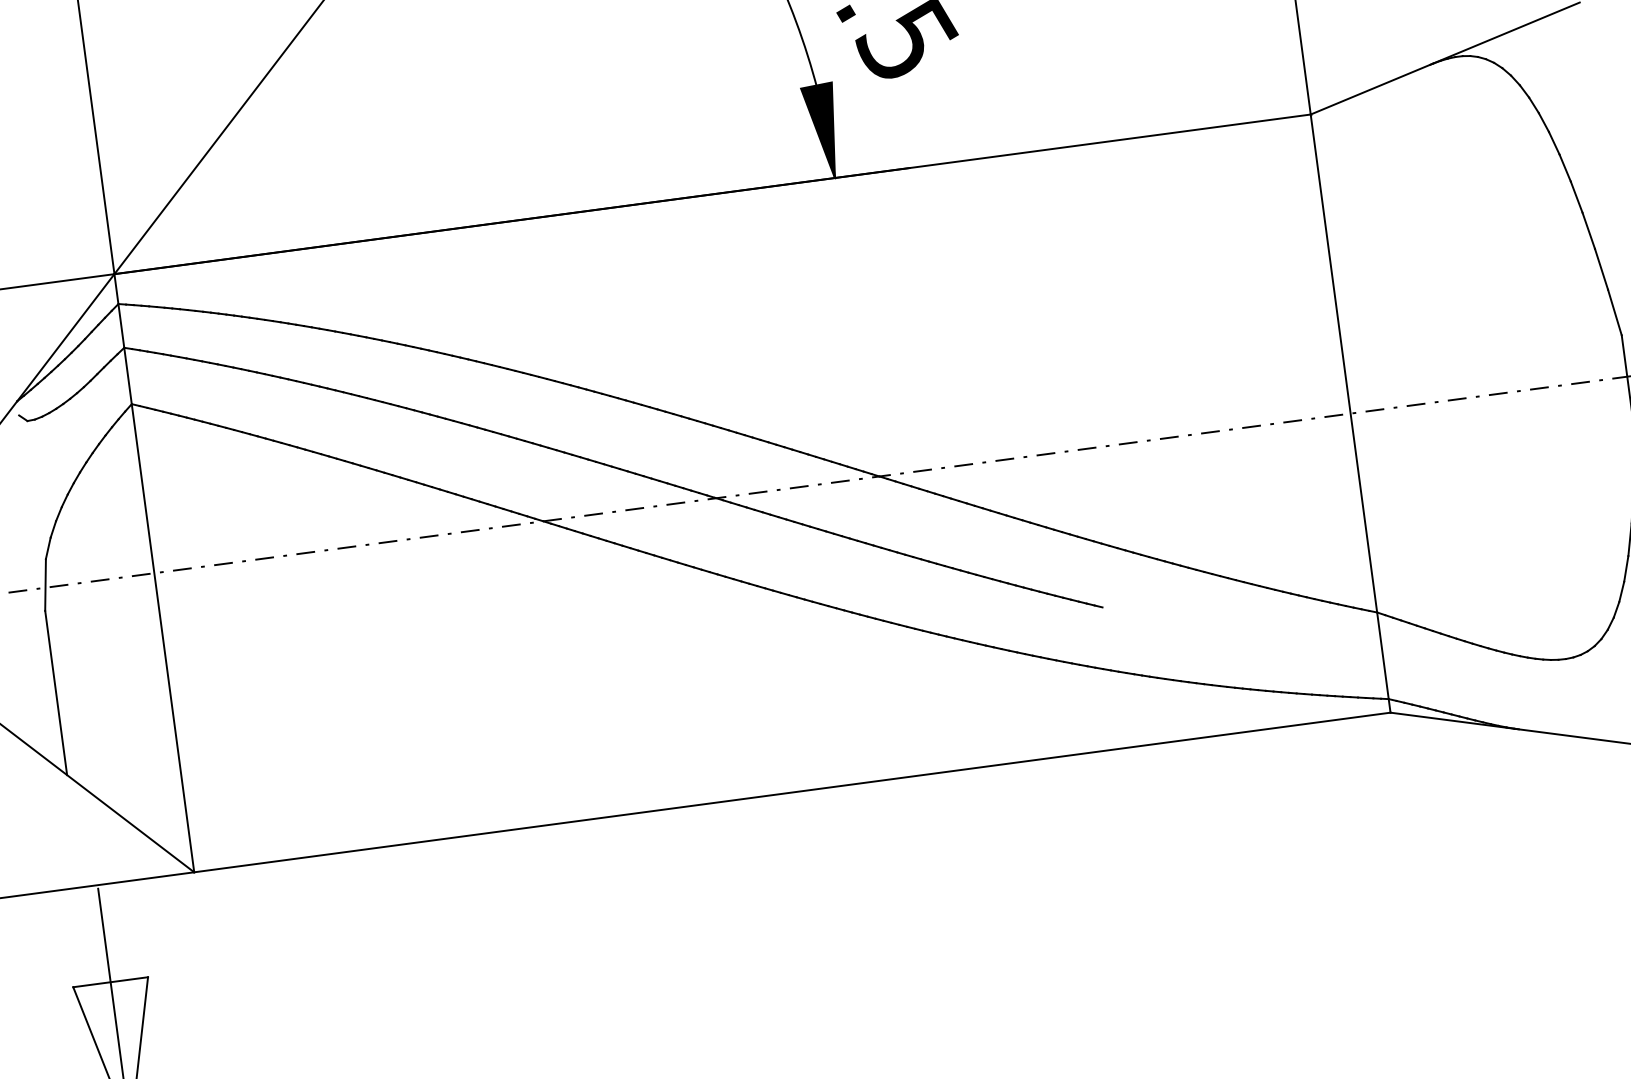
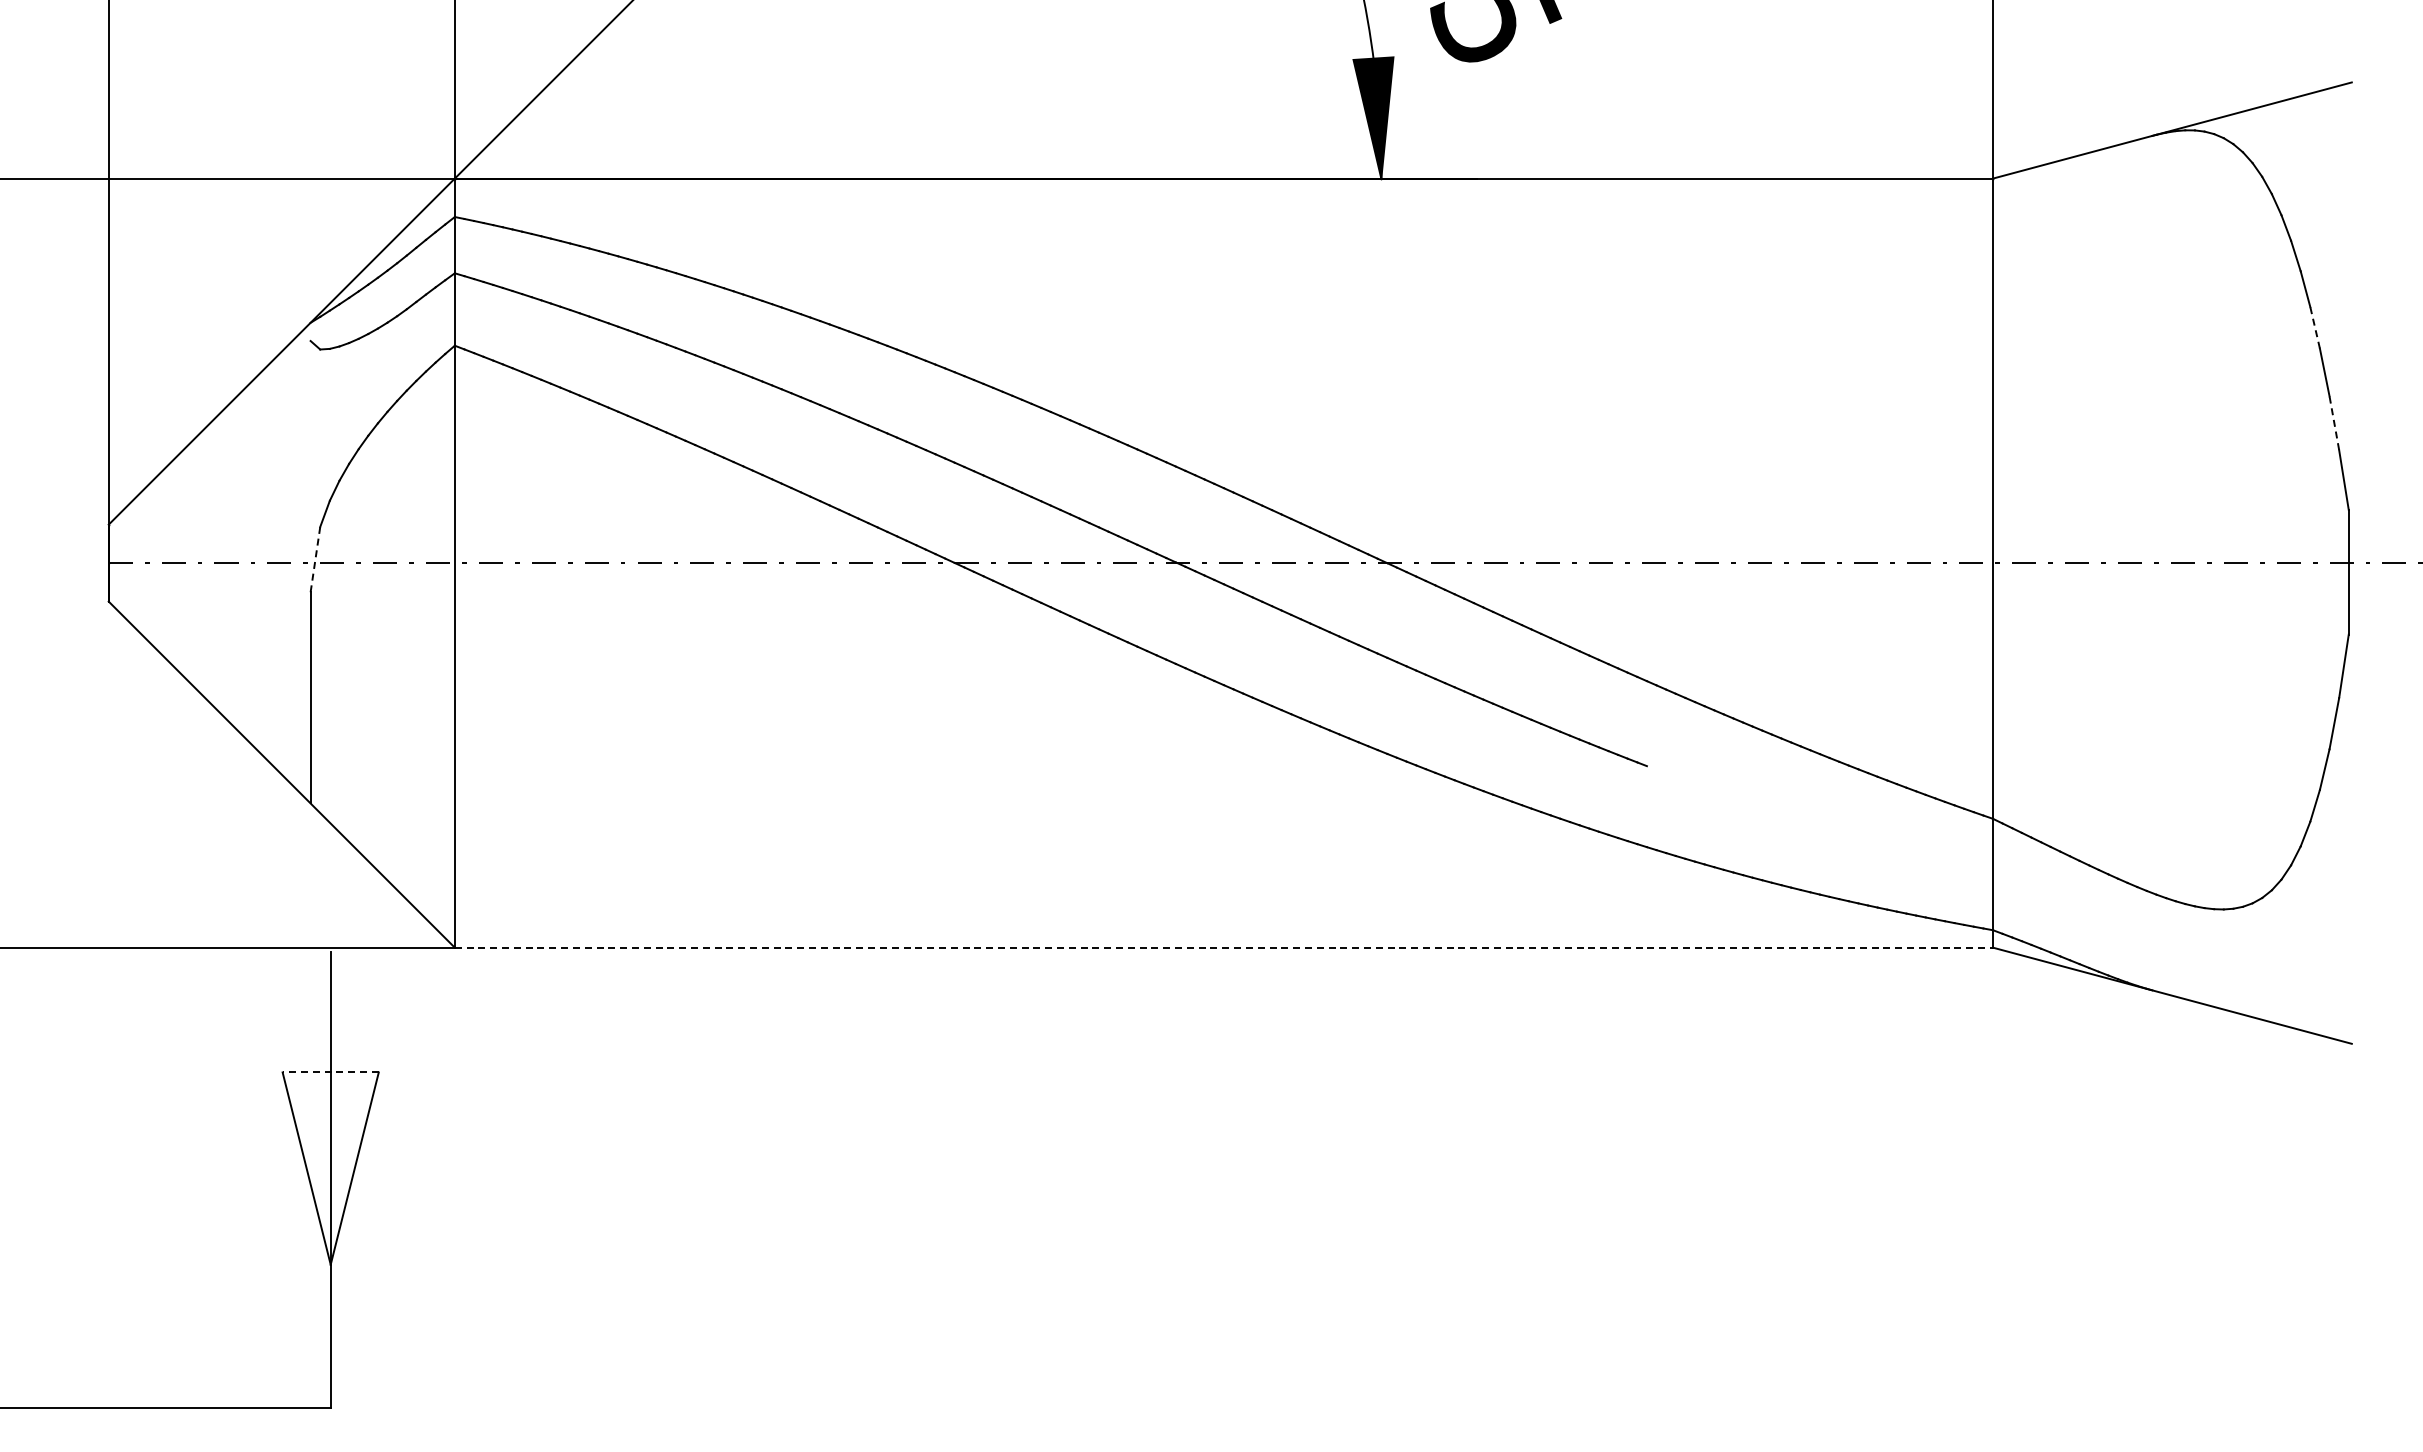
line: (1576, 196) -> (2315, 327), solid -> dashed
line: (1601, 268) -> (2334, 422), solid -> dashed
line: (45, 584) -> (315, 559), solid -> dashed
line: (792, 792) -> (1224, 947), solid -> dashed
line: (110, 982) -> (330, 1072), solid -> dashed

